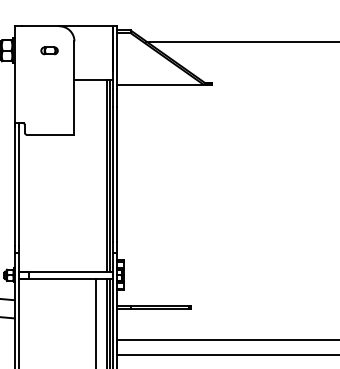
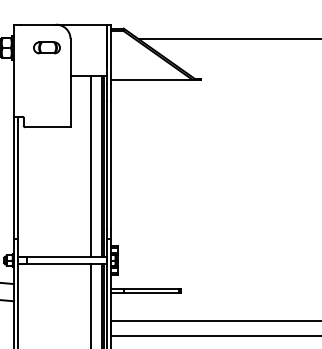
part: (49, 50) -> (46, 47), size x1.67
line: (95, 174) -> (90, 165), added

